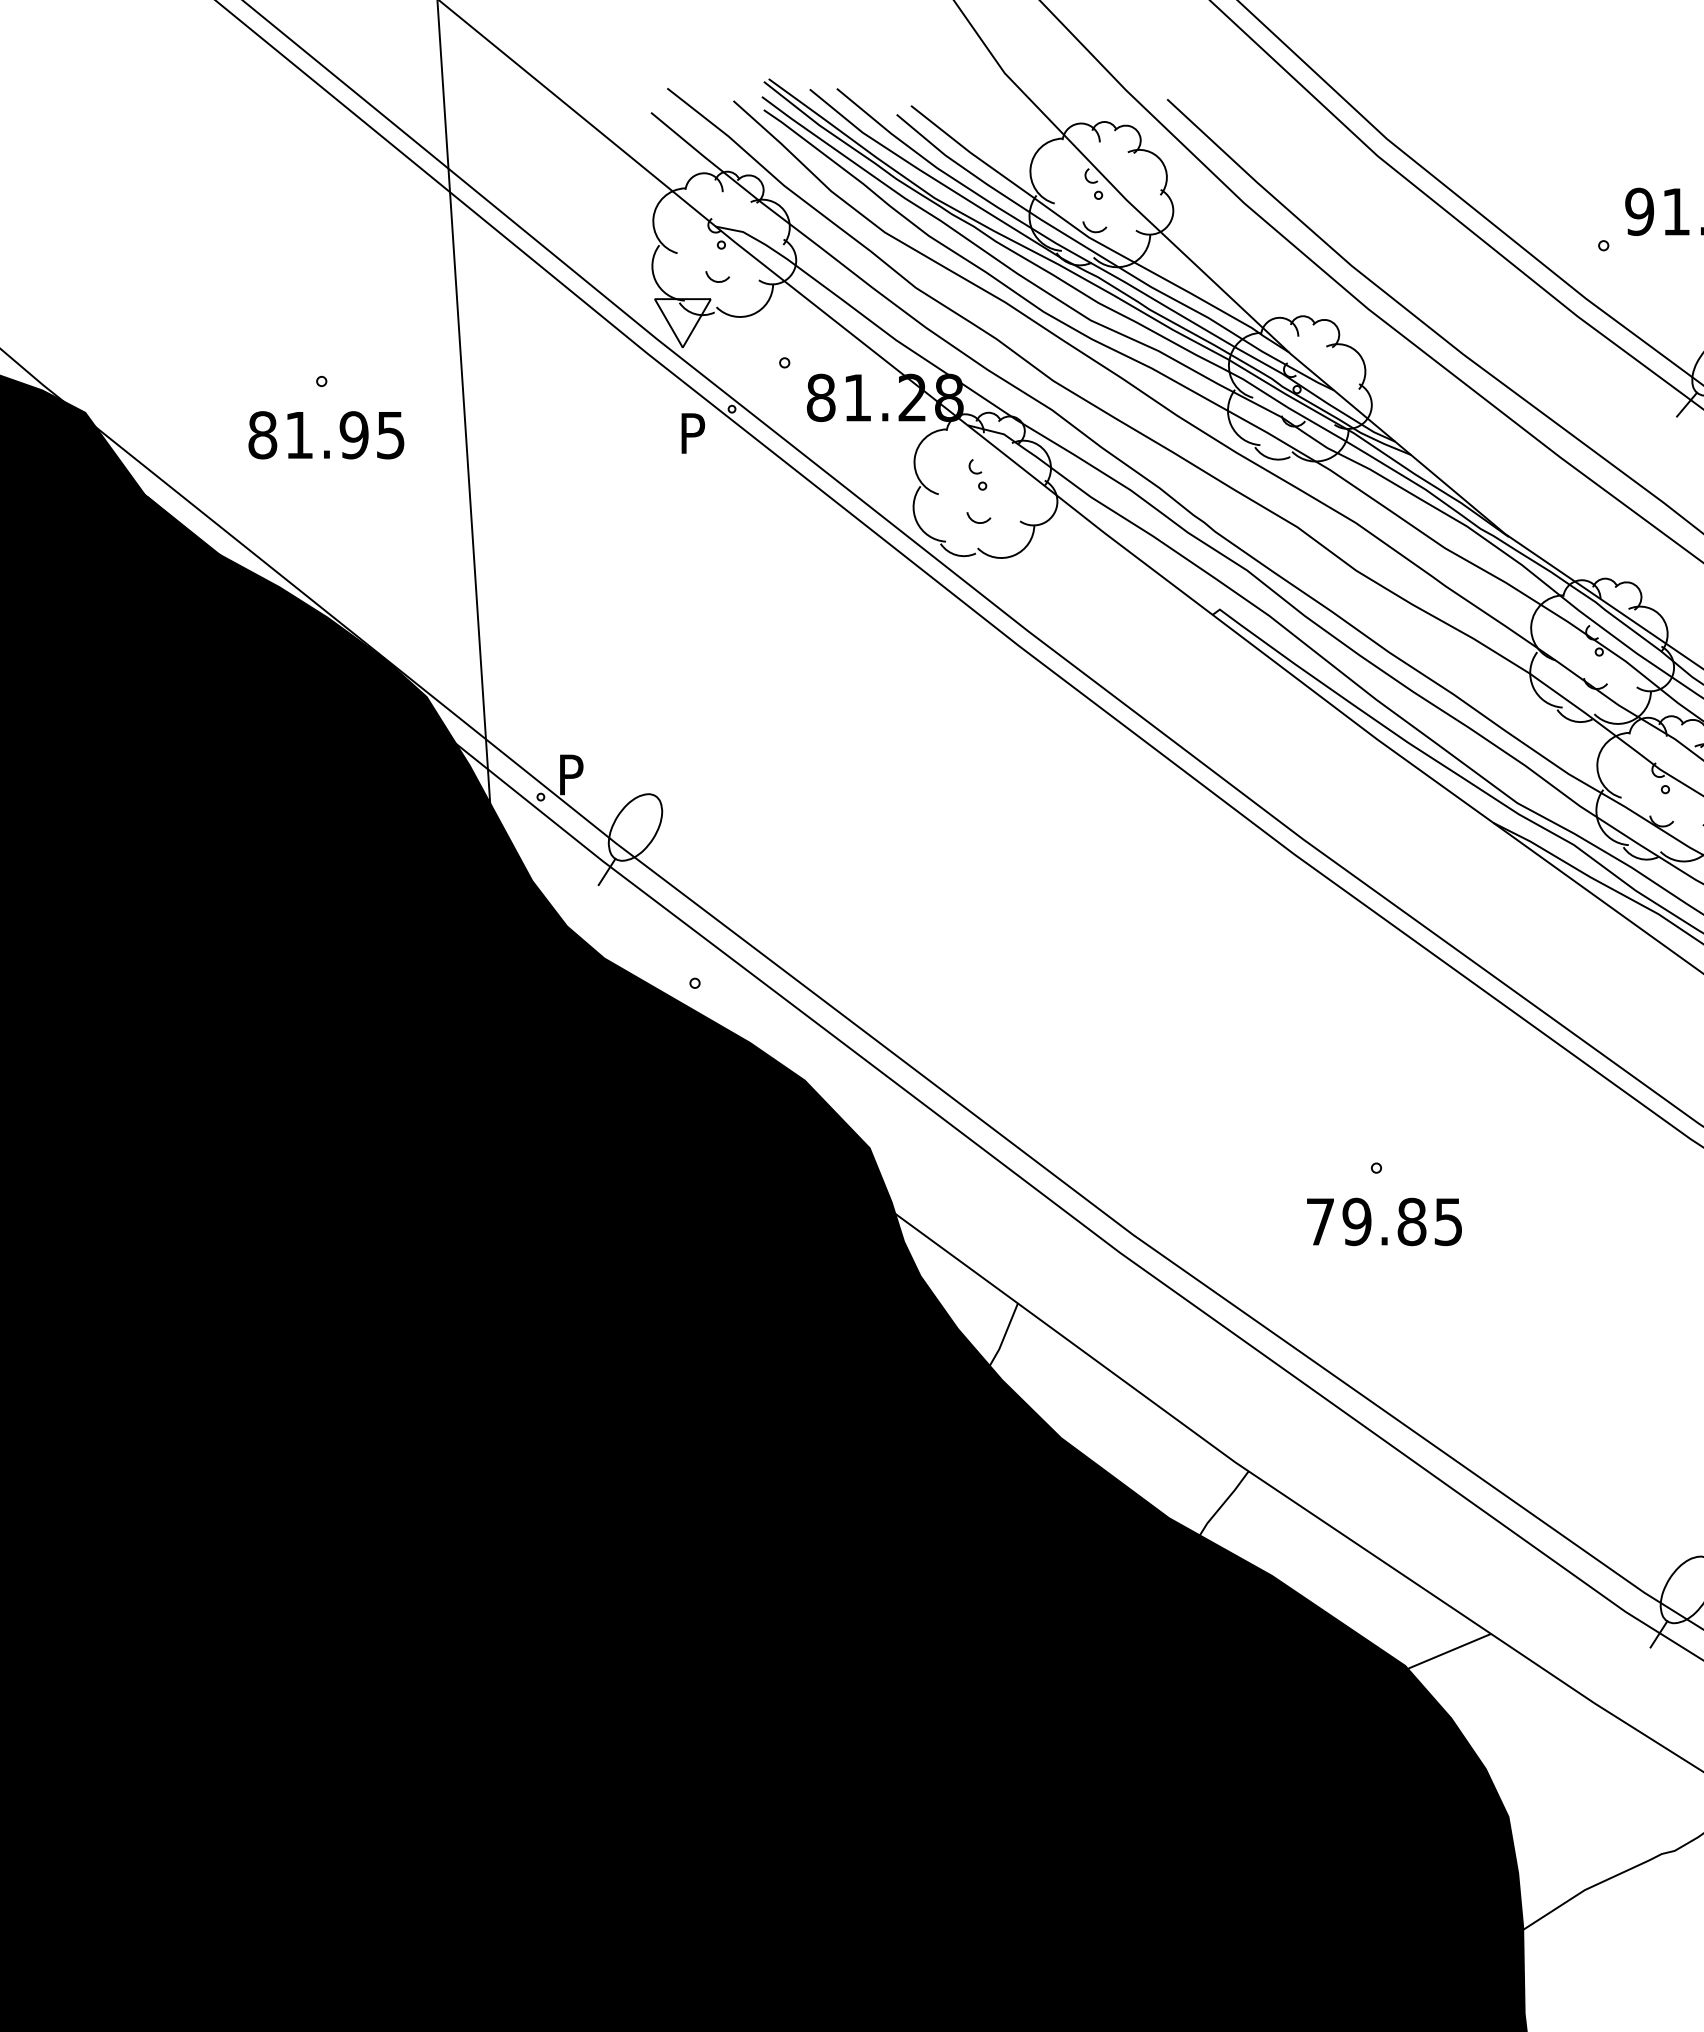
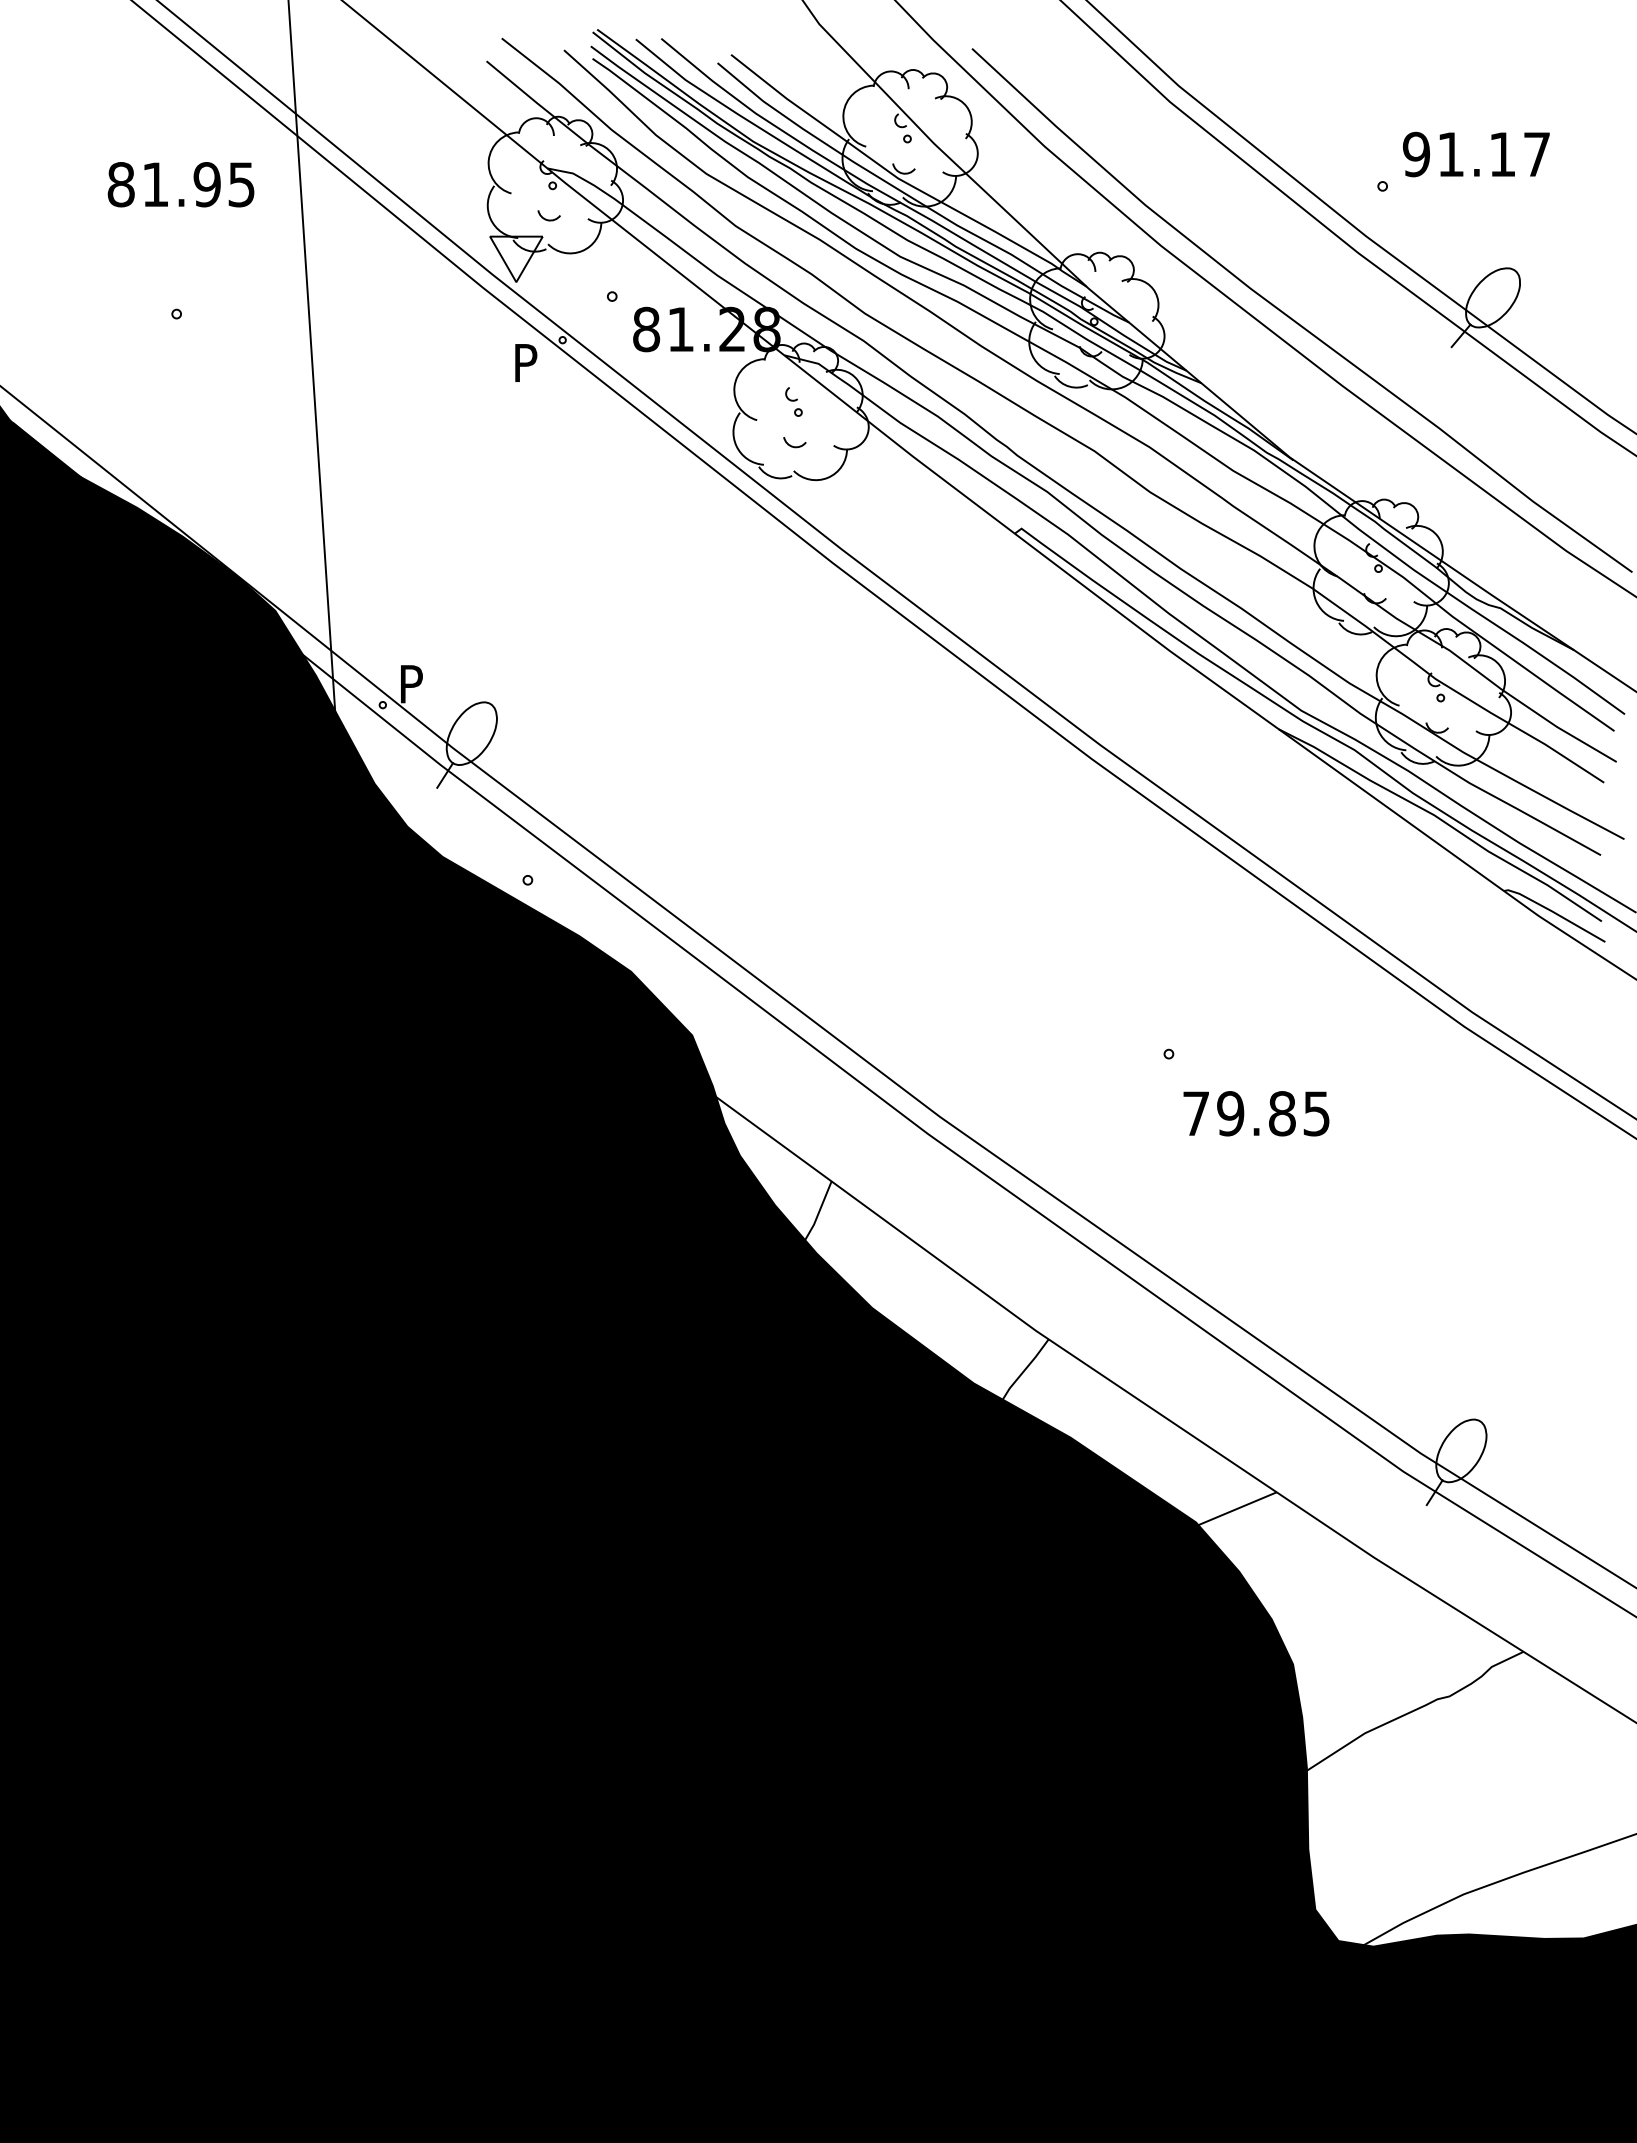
text: (325, 435) -> (180, 184), moved
text: (1384, 1221) -> (1256, 1113), moved

